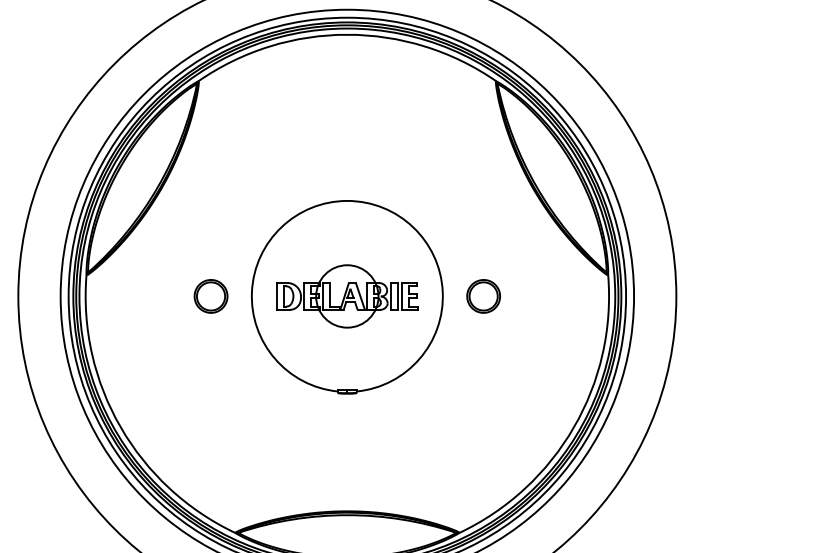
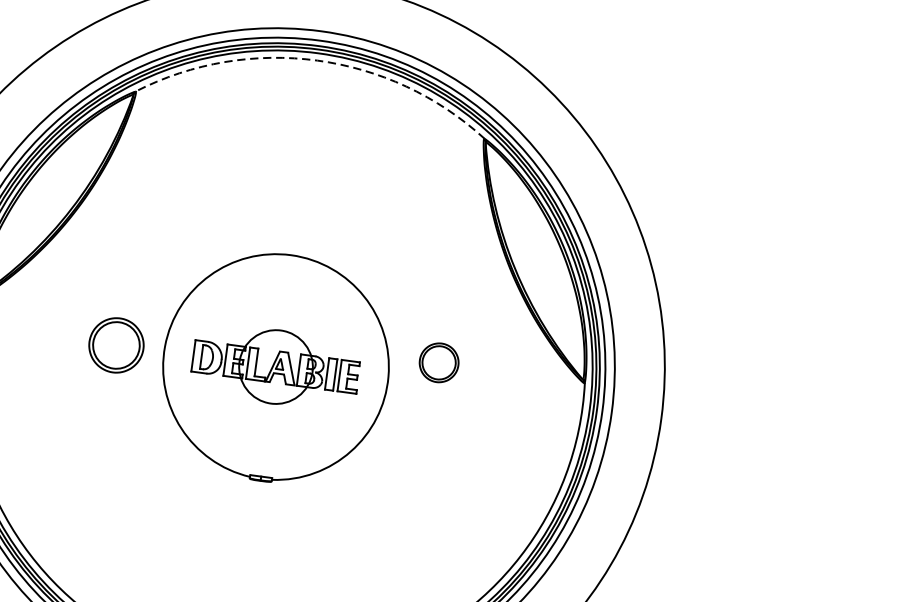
arc: (347, 34) -> (317, 60), solid -> dashed
part: (210, 296) -> (115, 345), size x1.4
part: (483, 296) -> (438, 362), moved

